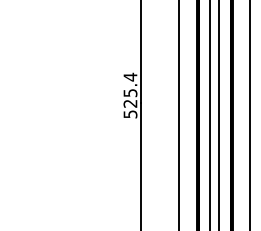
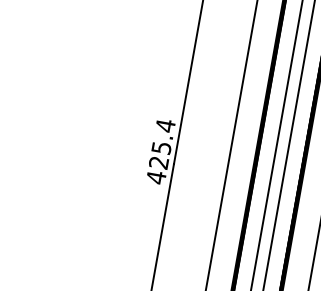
text: (130, 114) -> (156, 177), 525.4 -> 425.4

